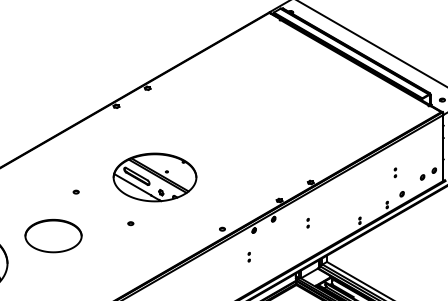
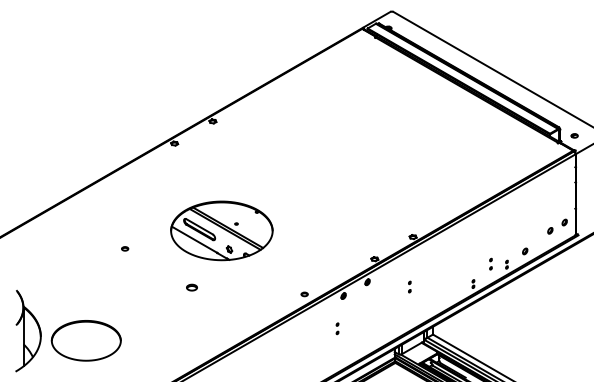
part: (395, 172) -> (490, 263), moved
part: (131, 223) -> (192, 287), size x1.6
part: (52, 235) -> (85, 340), moved

